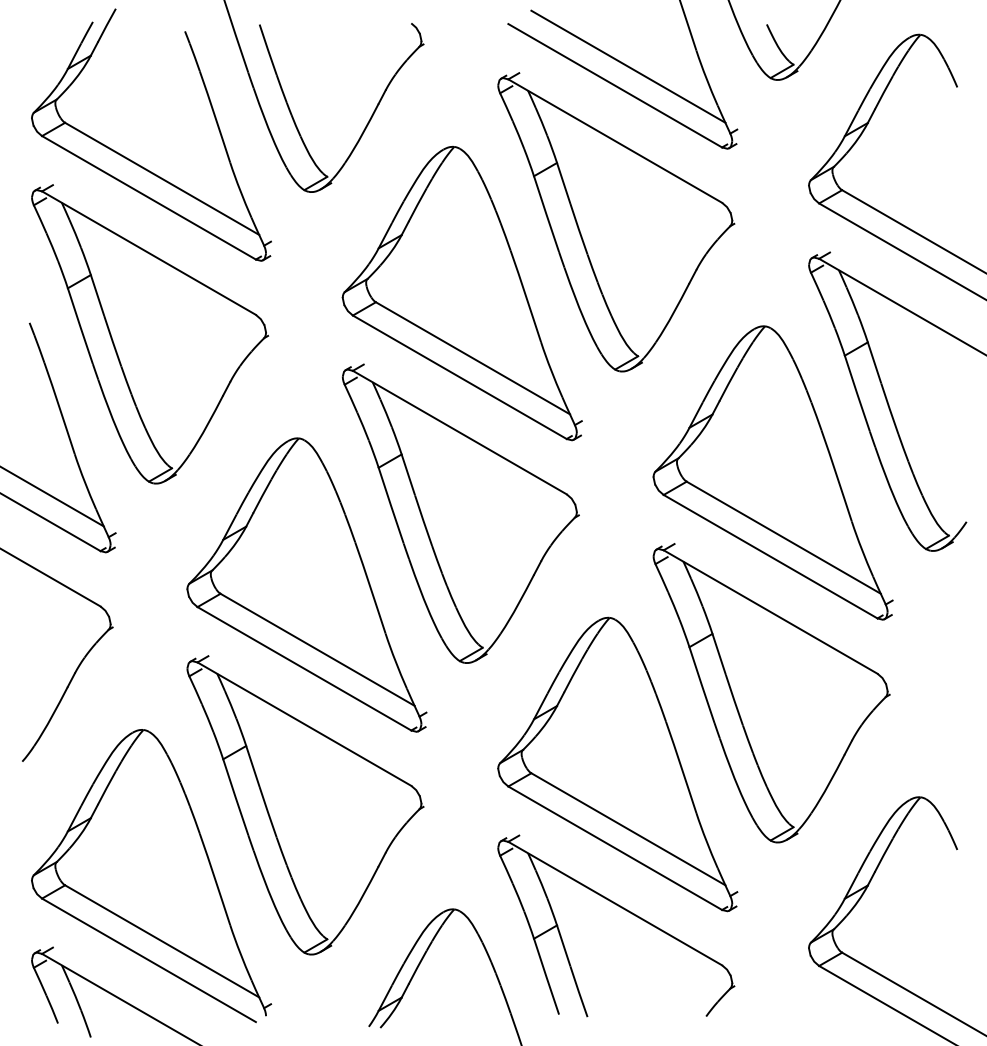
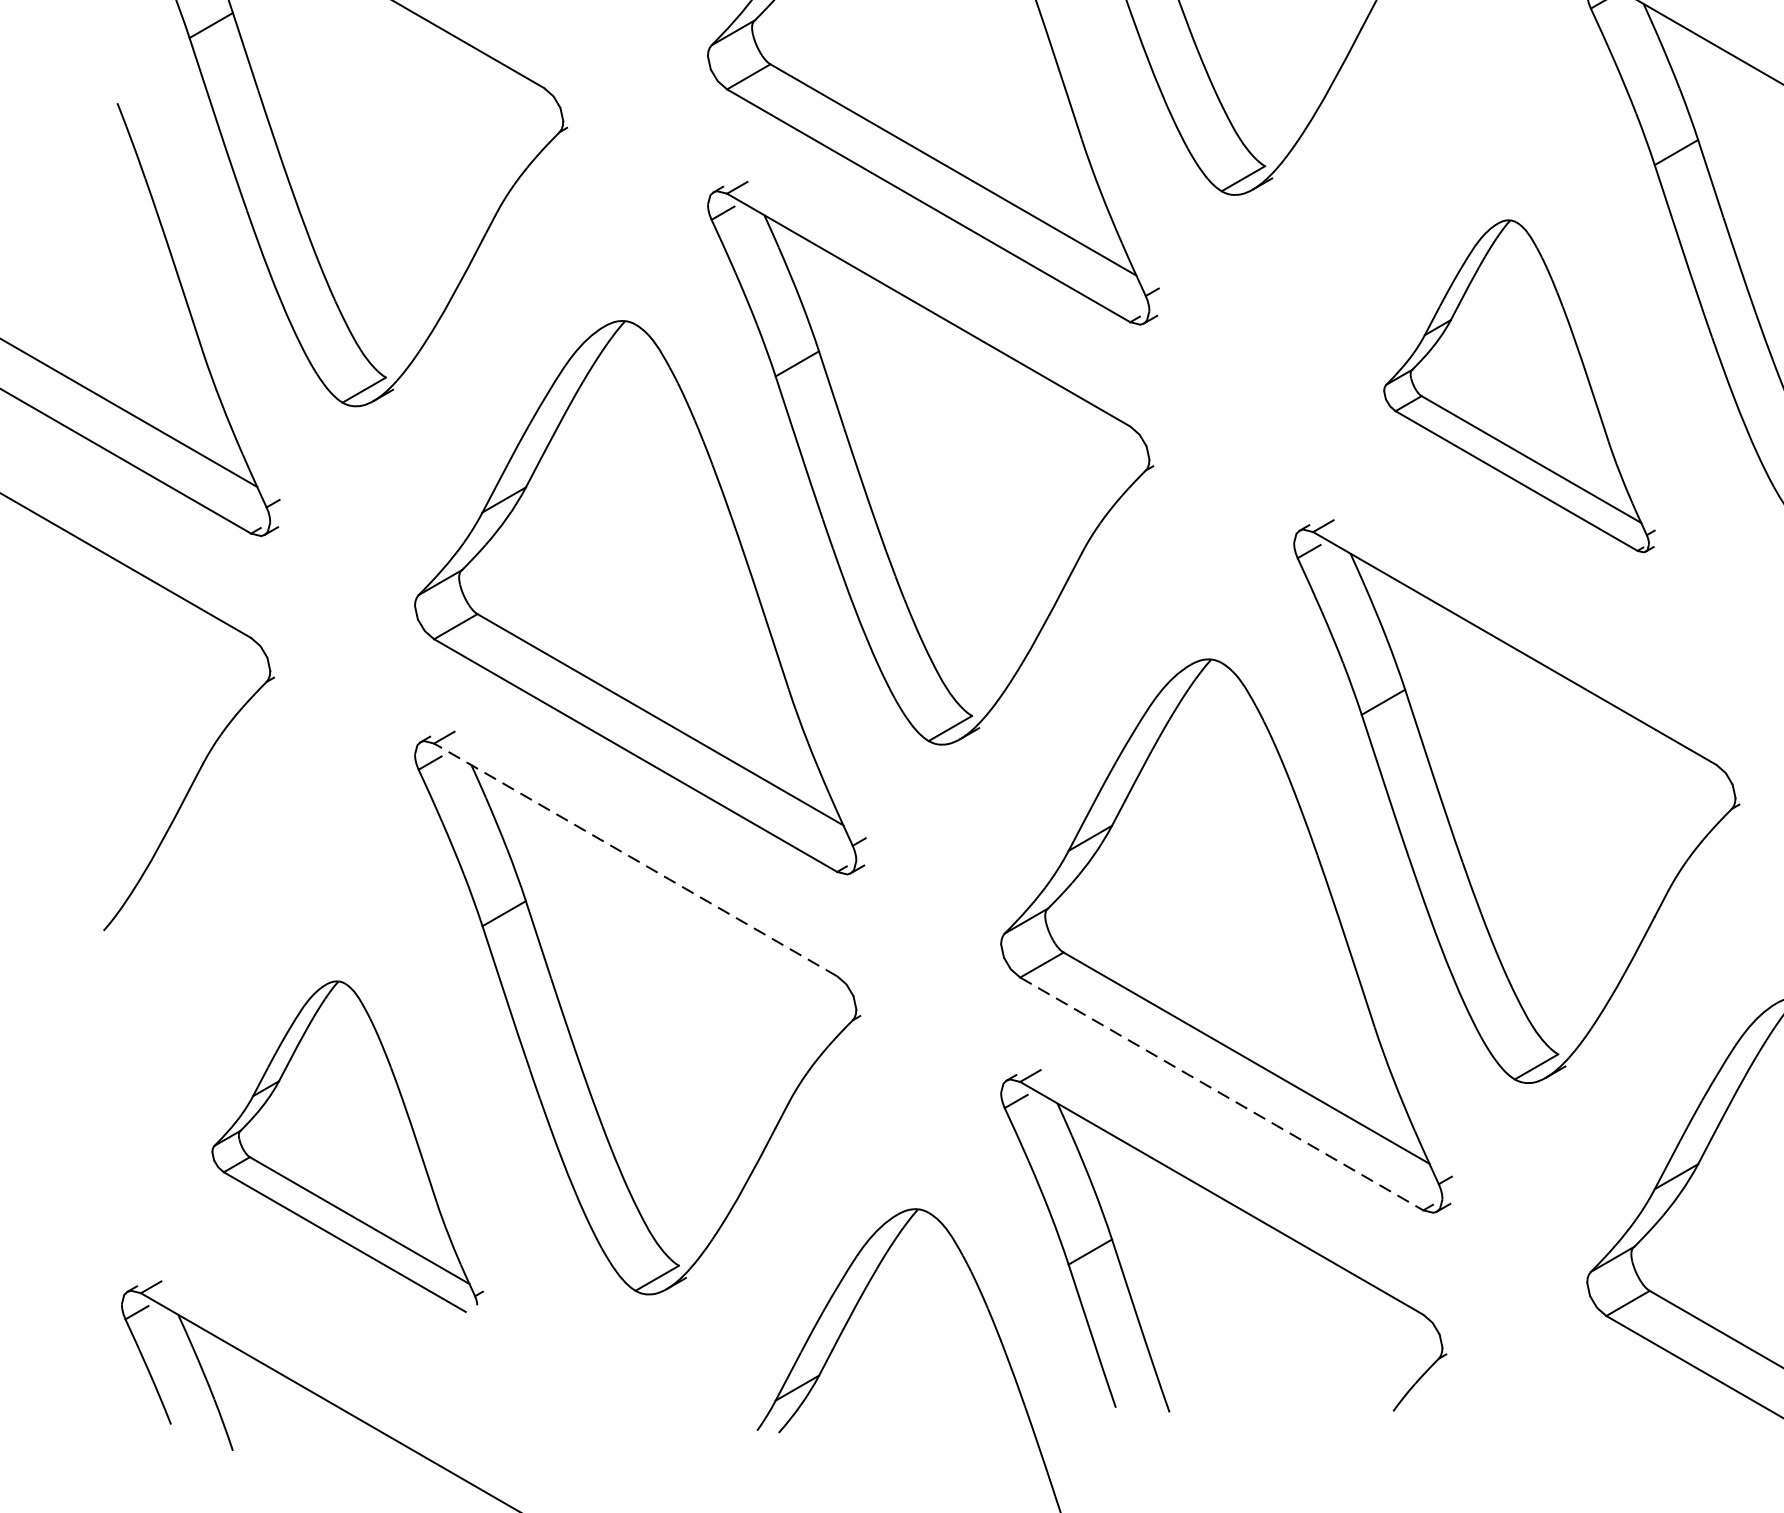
part: (772, 472) -> (1518, 385), size x0.6
line: (304, 723) -> (635, 858), solid -> dashed
line: (615, 848) -> (1222, 1094), solid -> dashed
part: (151, 876) -> (347, 1147), size x0.6

